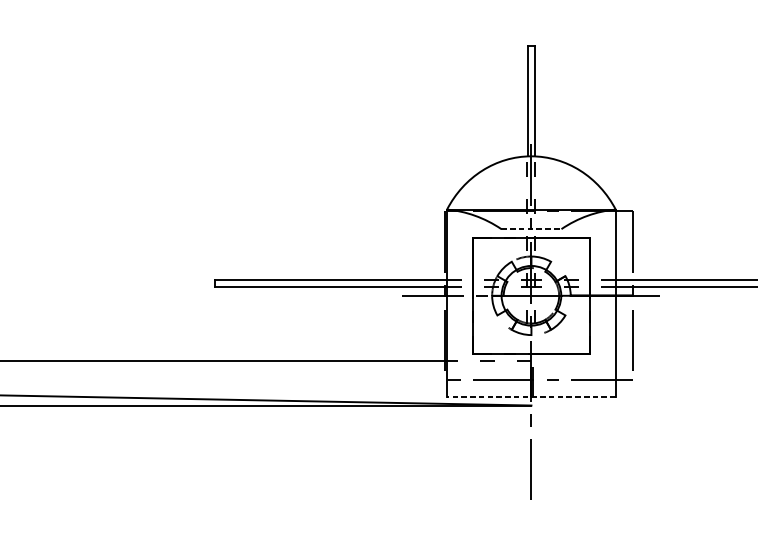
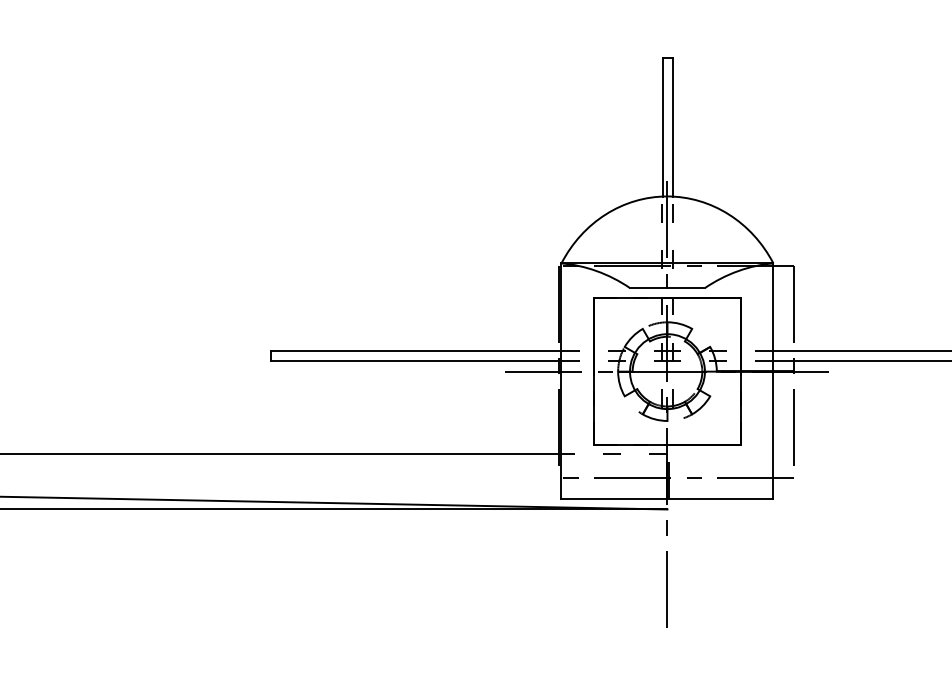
line: (531, 228) -> (667, 287), dashed -> solid
line: (531, 396) -> (667, 498), dashed -> solid

